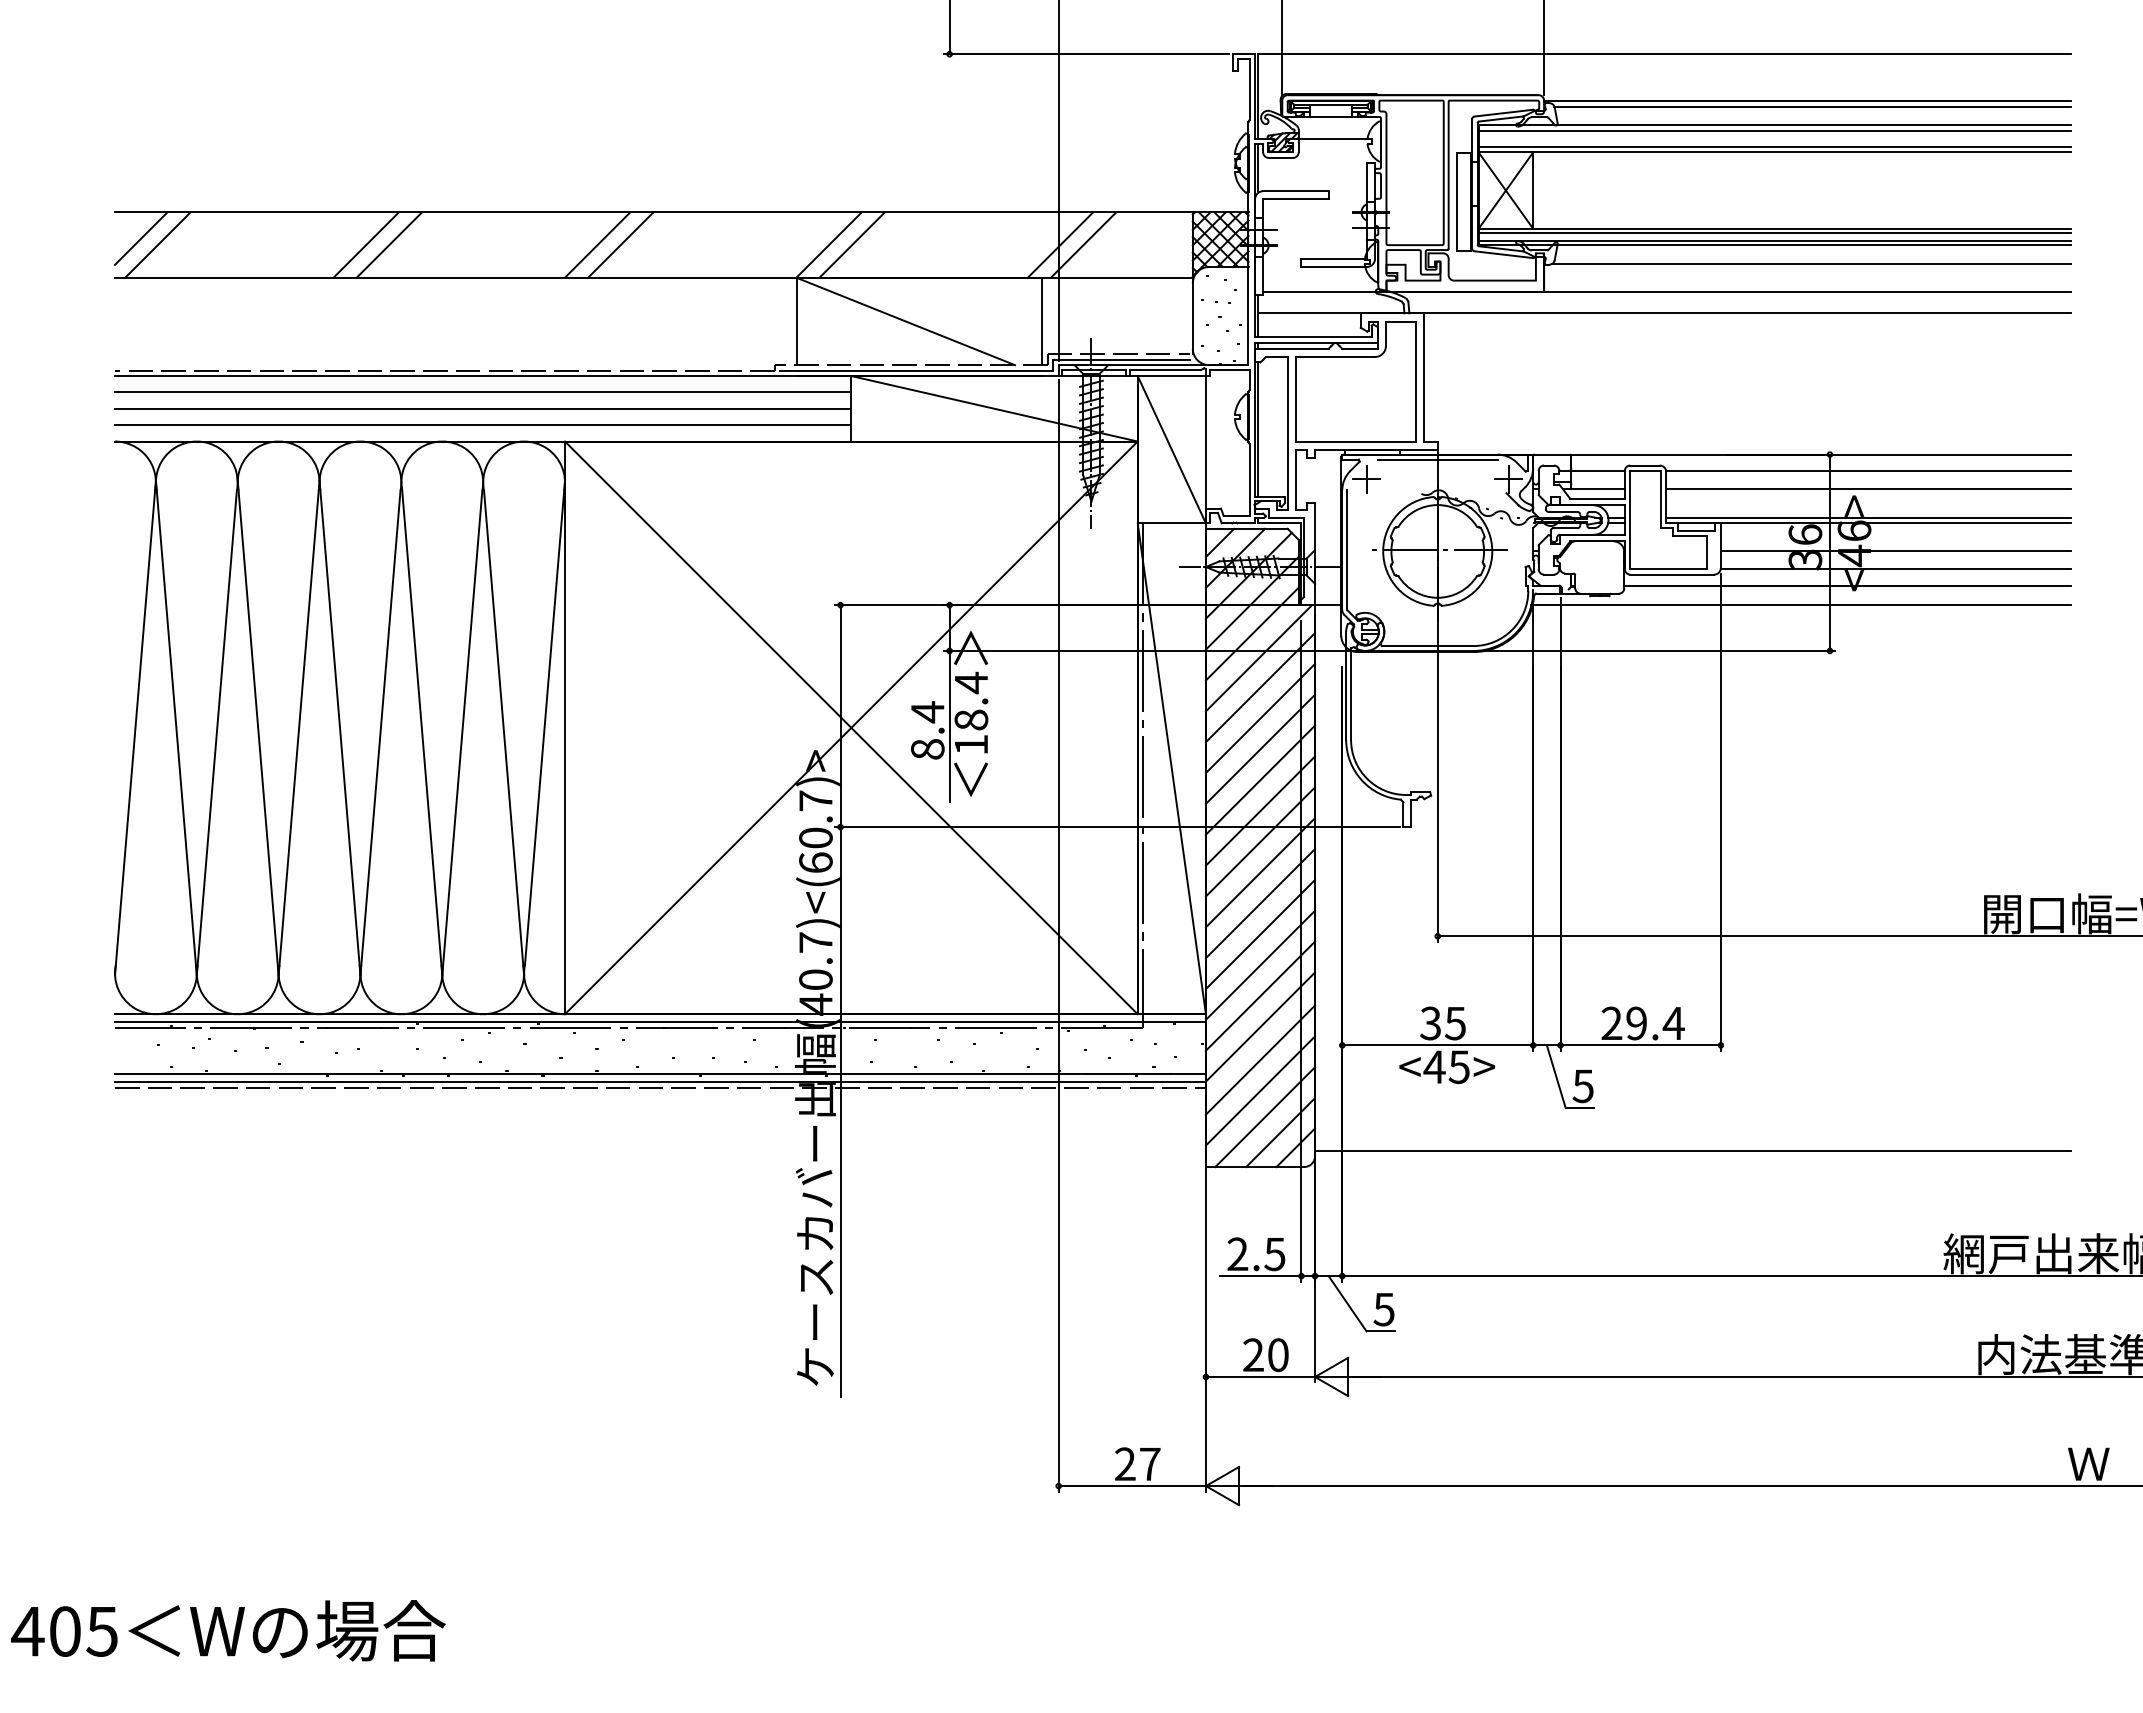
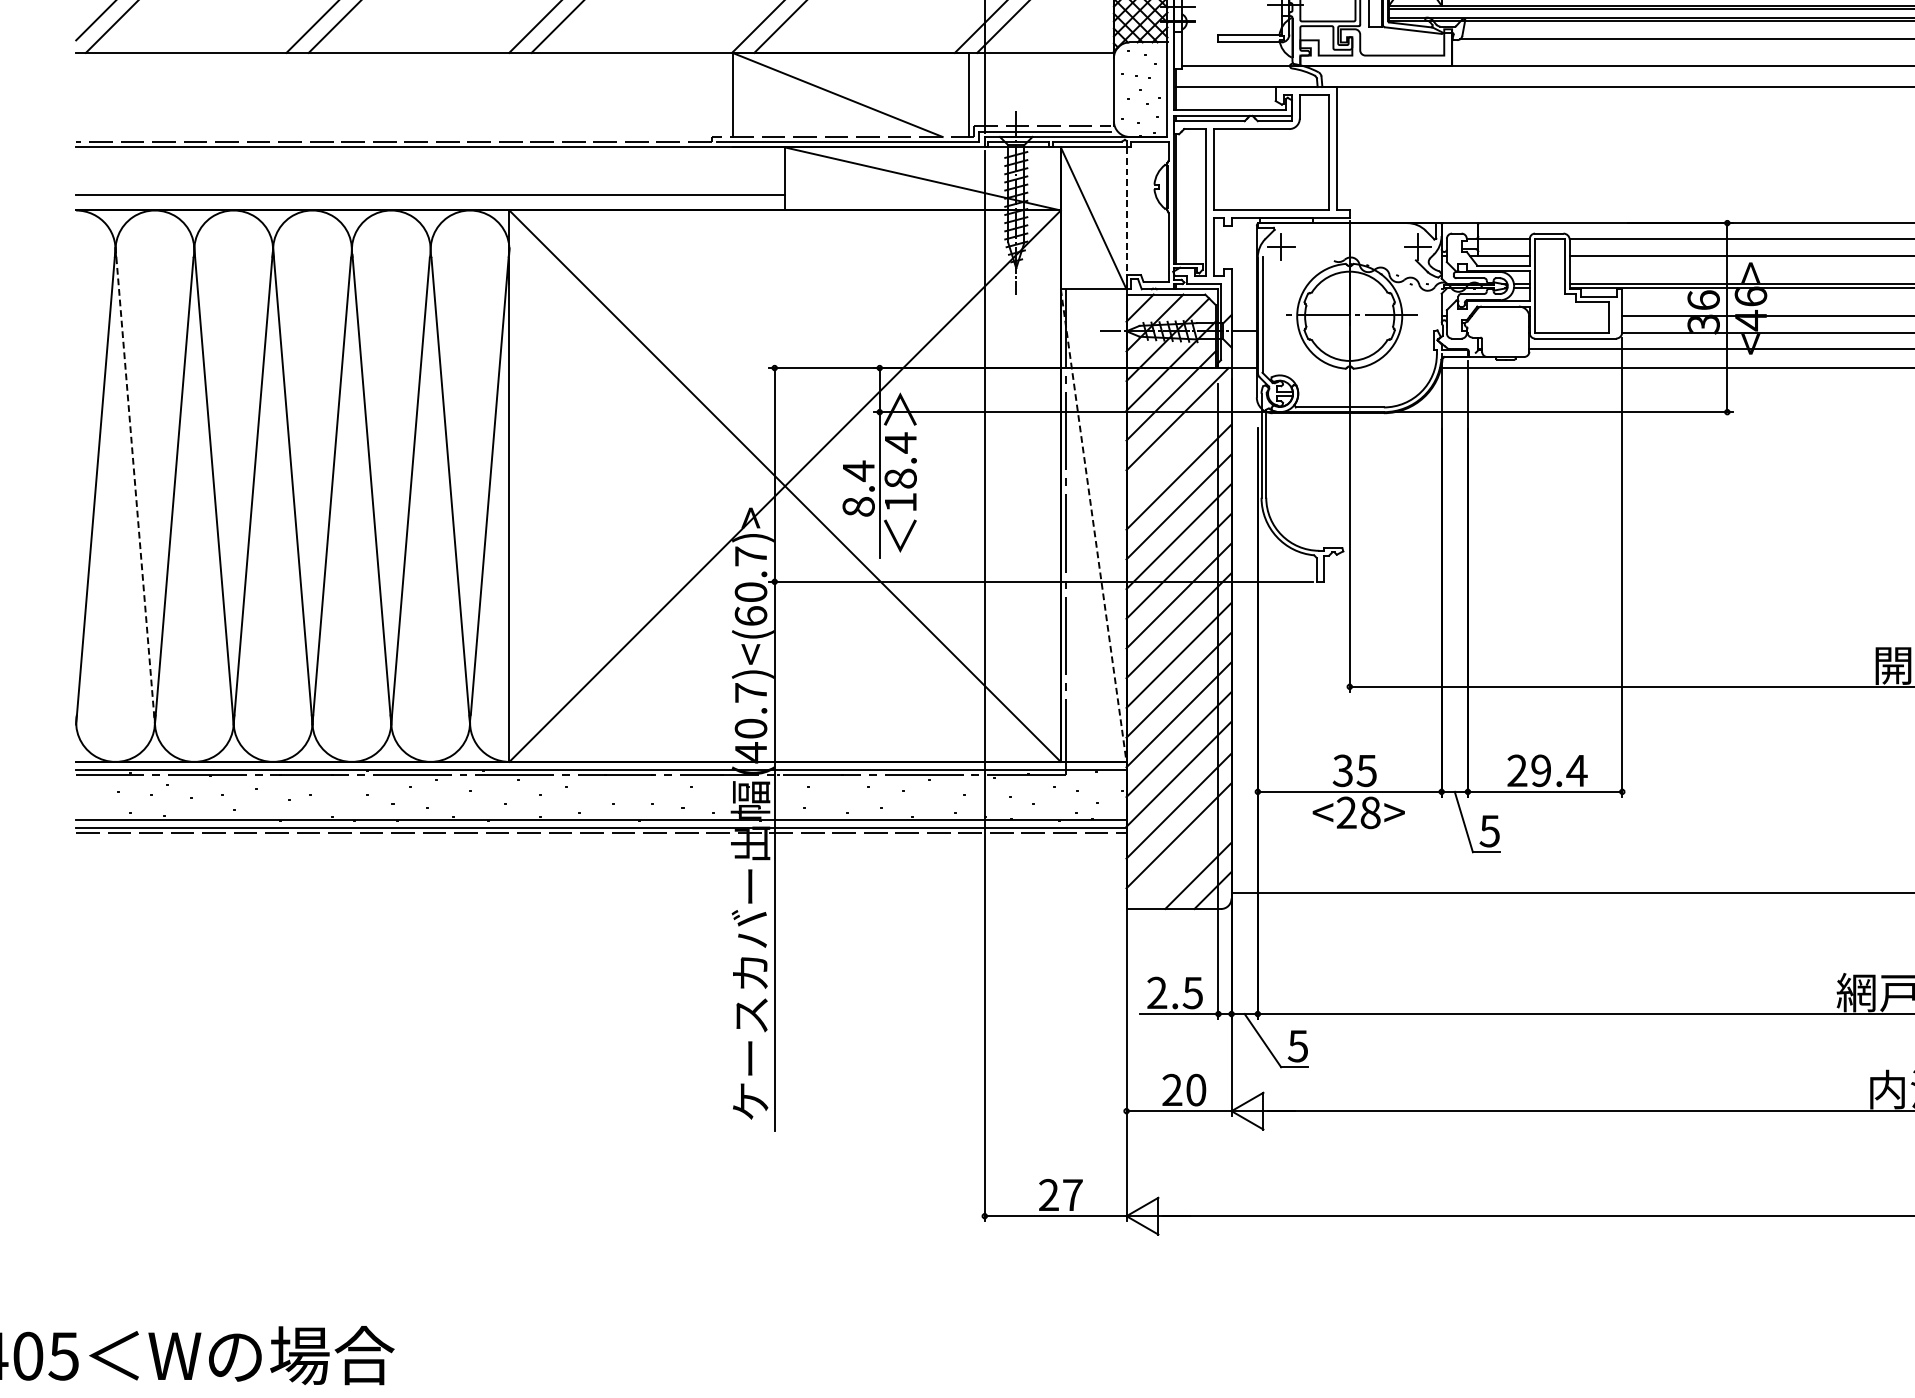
line: (483, 392) -> (430, 163), removed
line: (483, 408) -> (430, 178), removed
line: (1205, 449) -> (1126, 218), solid -> dashed
line: (1437, 459) -> (1349, 227), removed
line: (1260, 687) -> (1179, 447), removed
line: (176, 727) -> (135, 485), solid -> dashed
line: (1171, 768) -> (1093, 525), solid -> dashed
text: (1446, 1066) -> (1358, 812), <45> -> <28>
line: (1265, 1117) -> (1183, 861), removed

